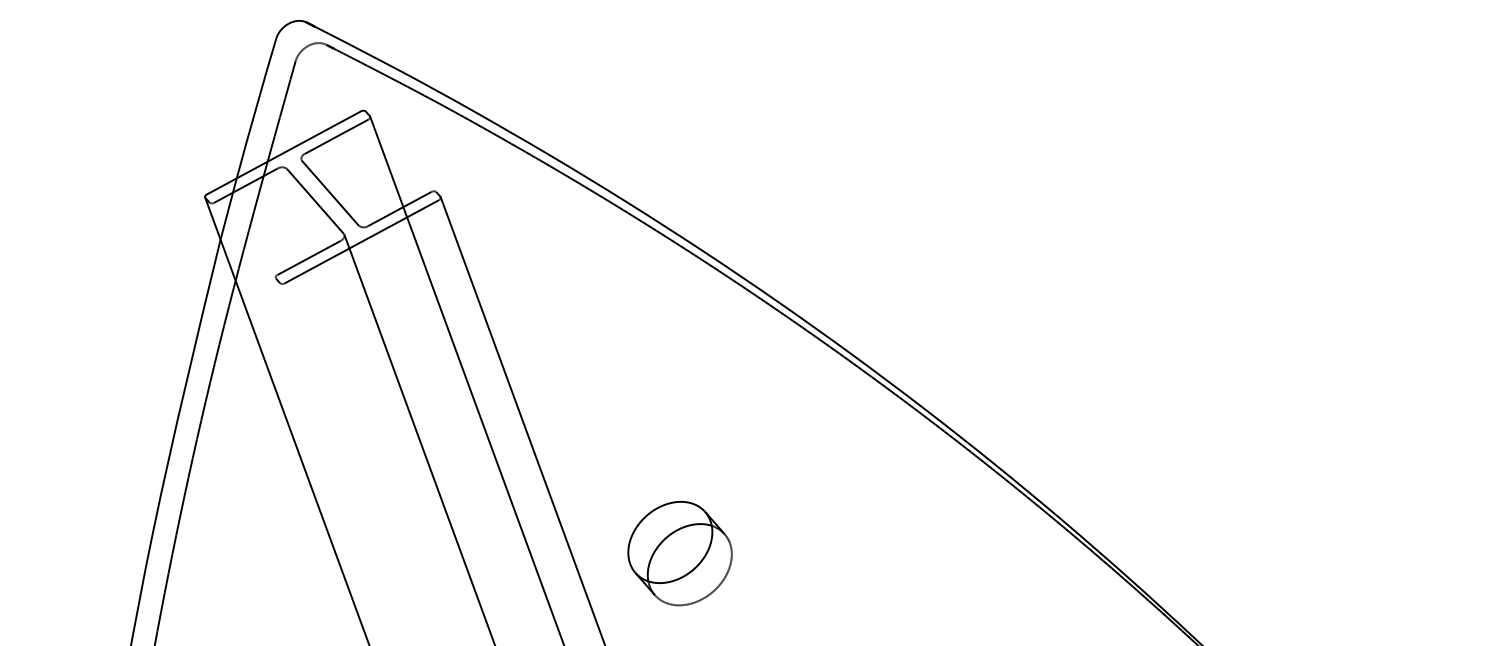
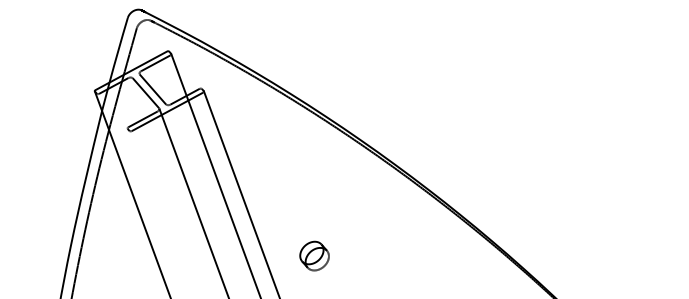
part: (679, 552) -> (314, 255), size x0.6

